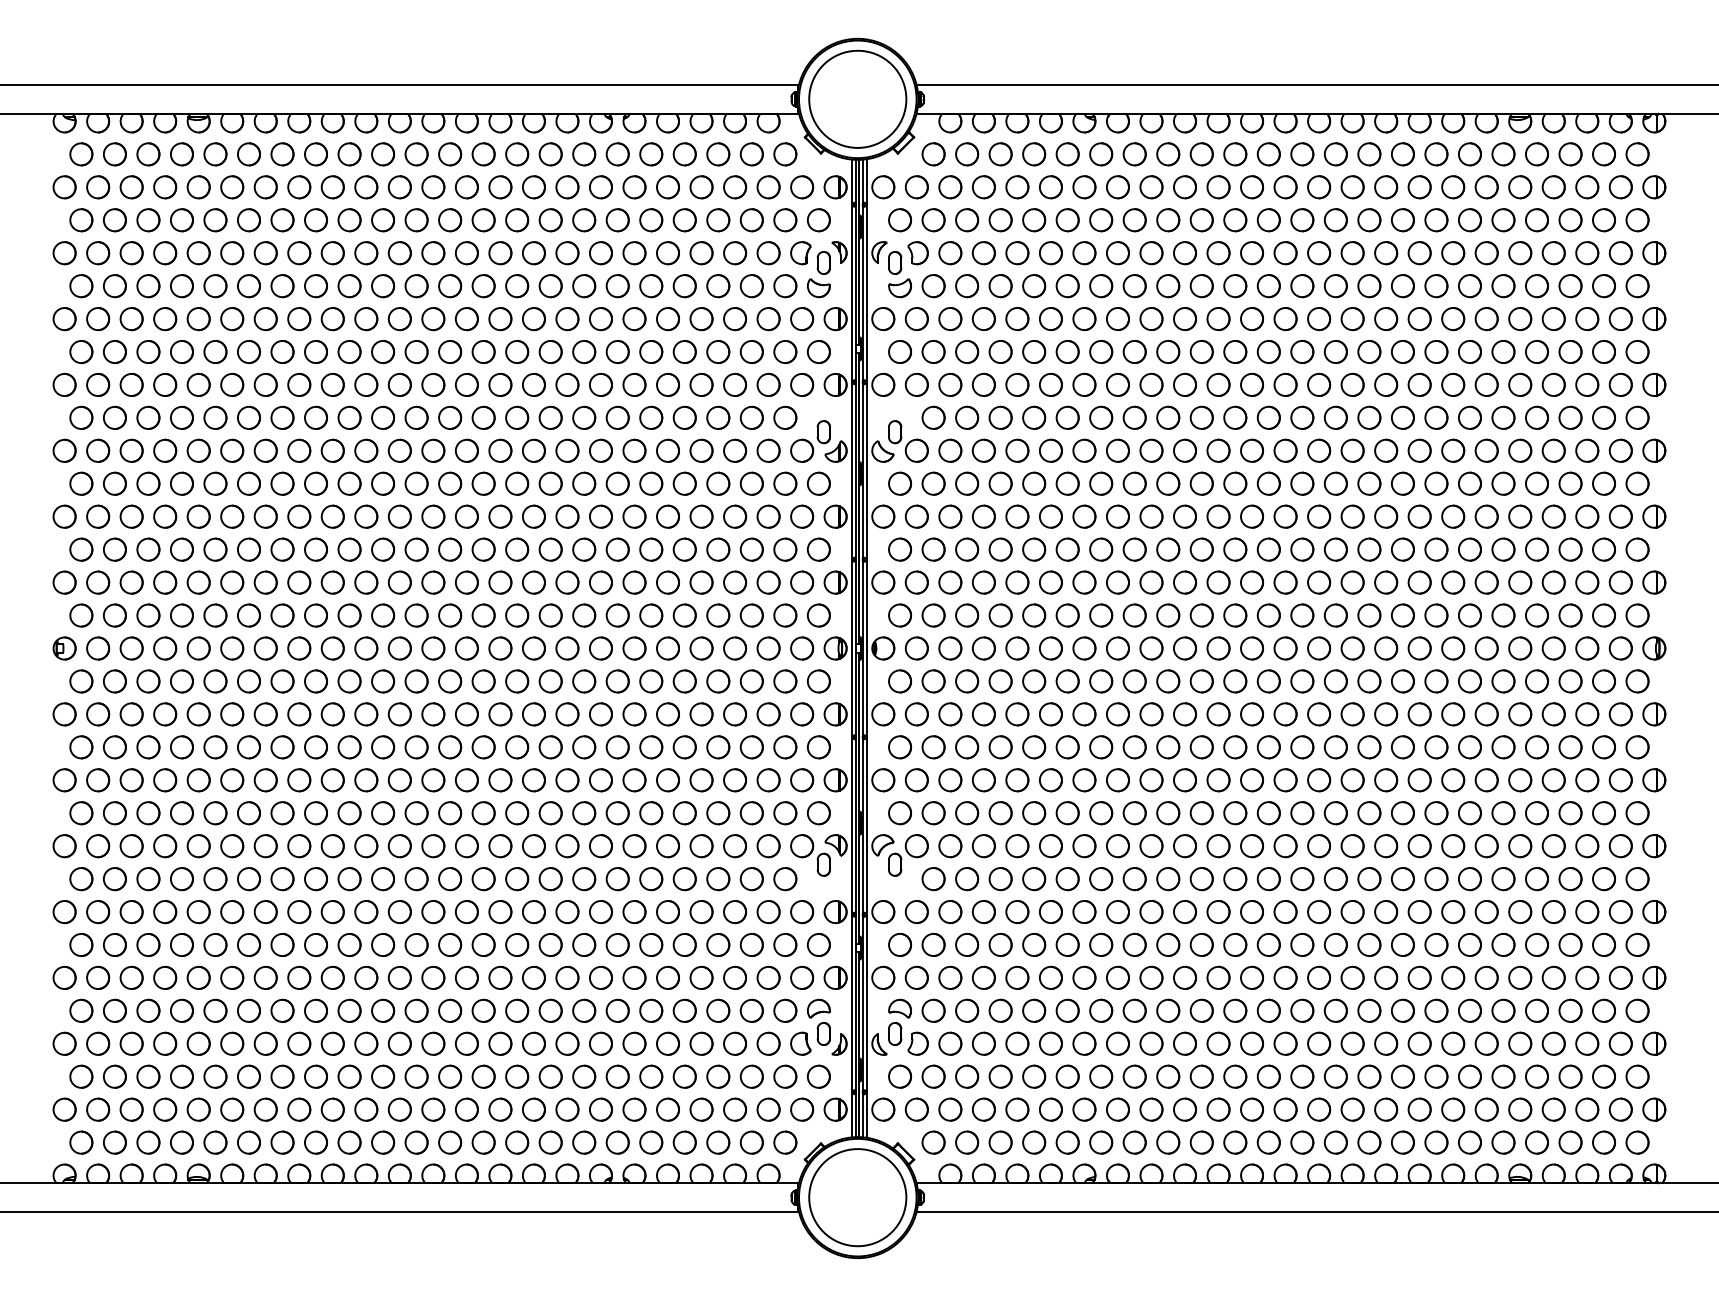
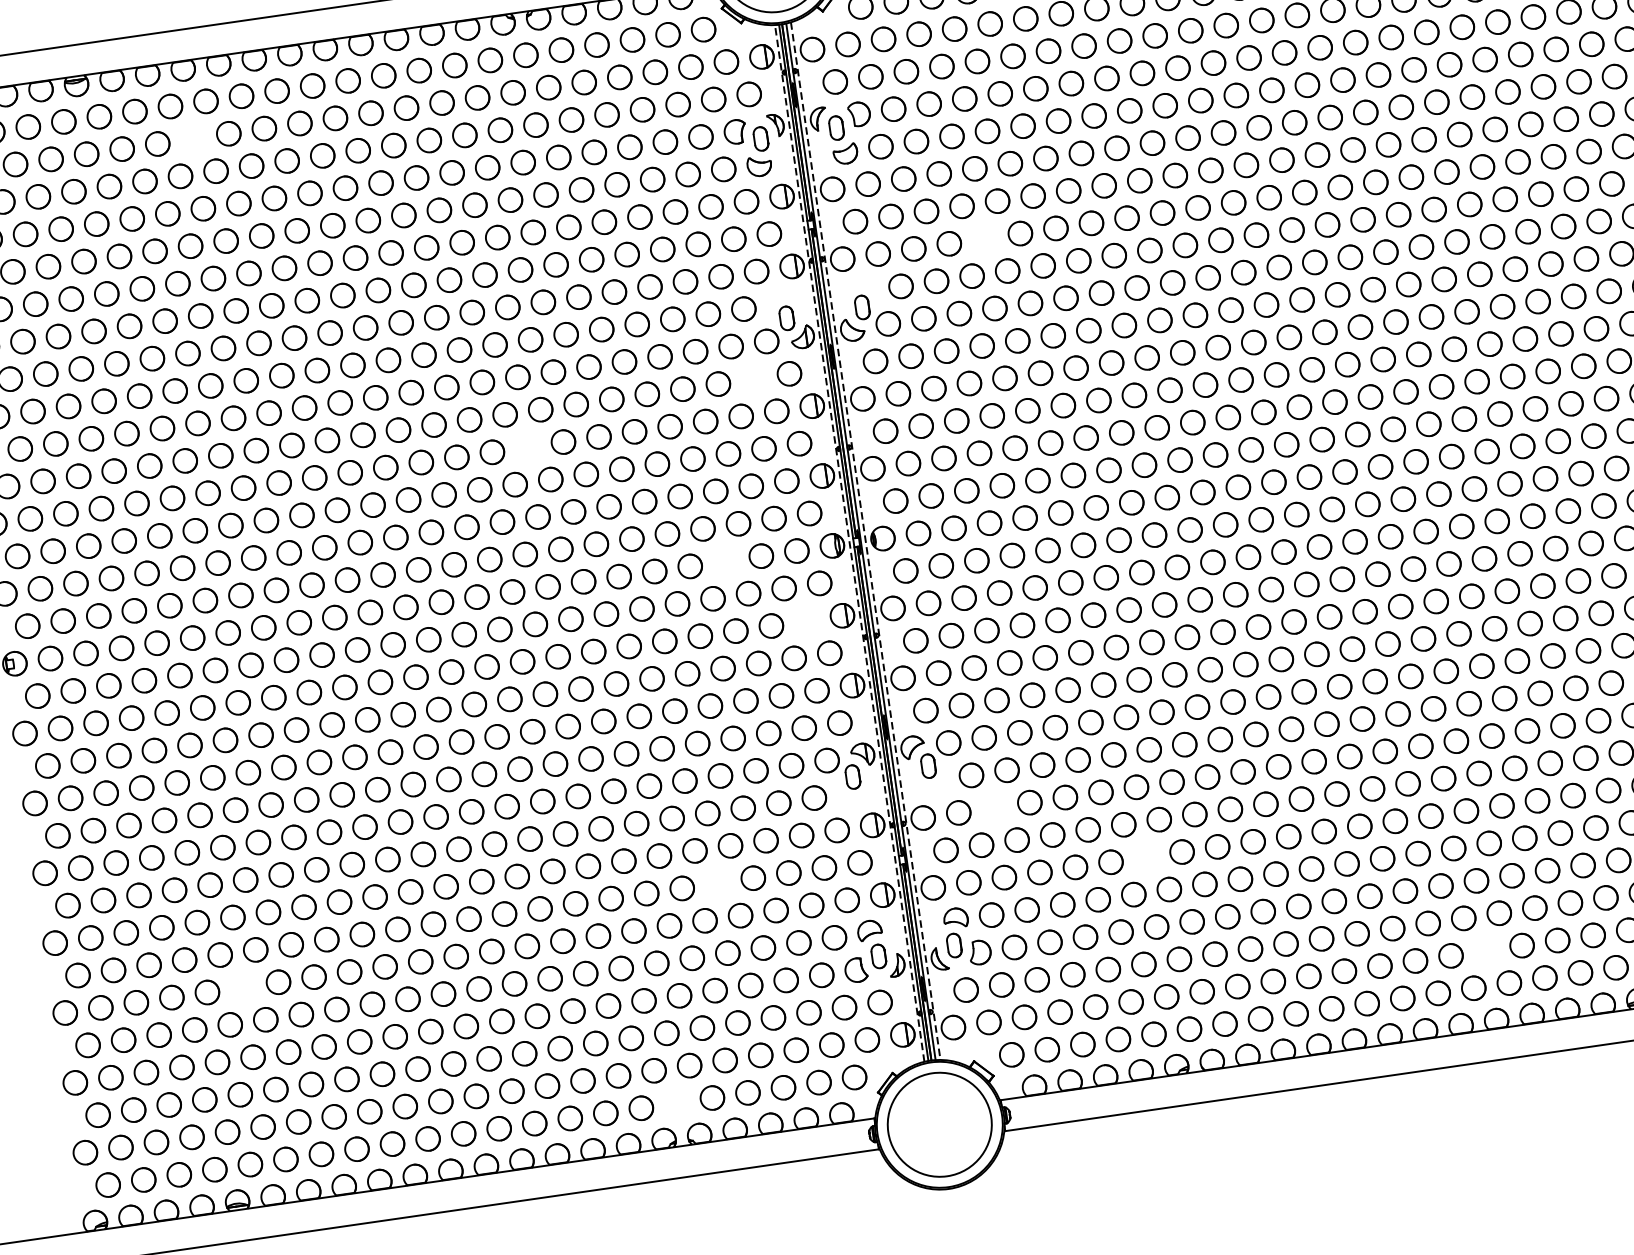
circle: (299, 187) -> (193, 139), removed
circle: (1017, 384) -> (984, 238), removed
circle: (785, 483) -> (754, 378), removed
circle: (567, 516) -> (527, 446), removed
circle: (735, 648) -> (726, 561), removed
line: (851, 648) -> (849, 543), solid -> dashed
line: (867, 648) -> (866, 541), solid -> dashed
circle: (802, 714) -> (807, 620), removed
circle: (950, 911) -> (994, 807), removed
circle: (684, 944) -> (717, 882), removed
circle: (232, 977) -> (243, 986), removed
circle: (1084, 977) -> (1146, 856), removed
circle: (1386, 1109) -> (1486, 950), removed
circle: (617, 1142) -> (676, 1103), removed

